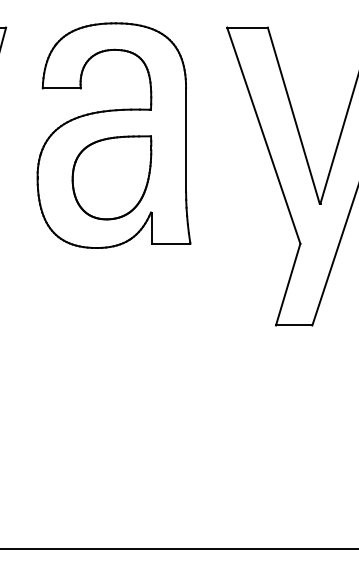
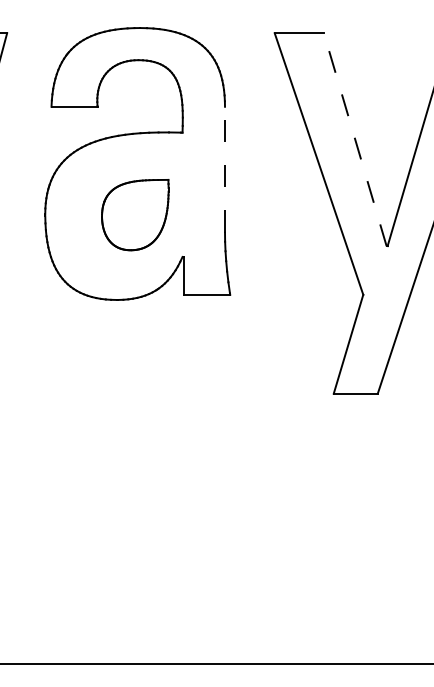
line: (293, 115) -> (354, 139), solid -> dashed
line: (186, 140) -> (225, 169), solid -> dashed
part: (111, 177) -> (134, 214), size x0.7

